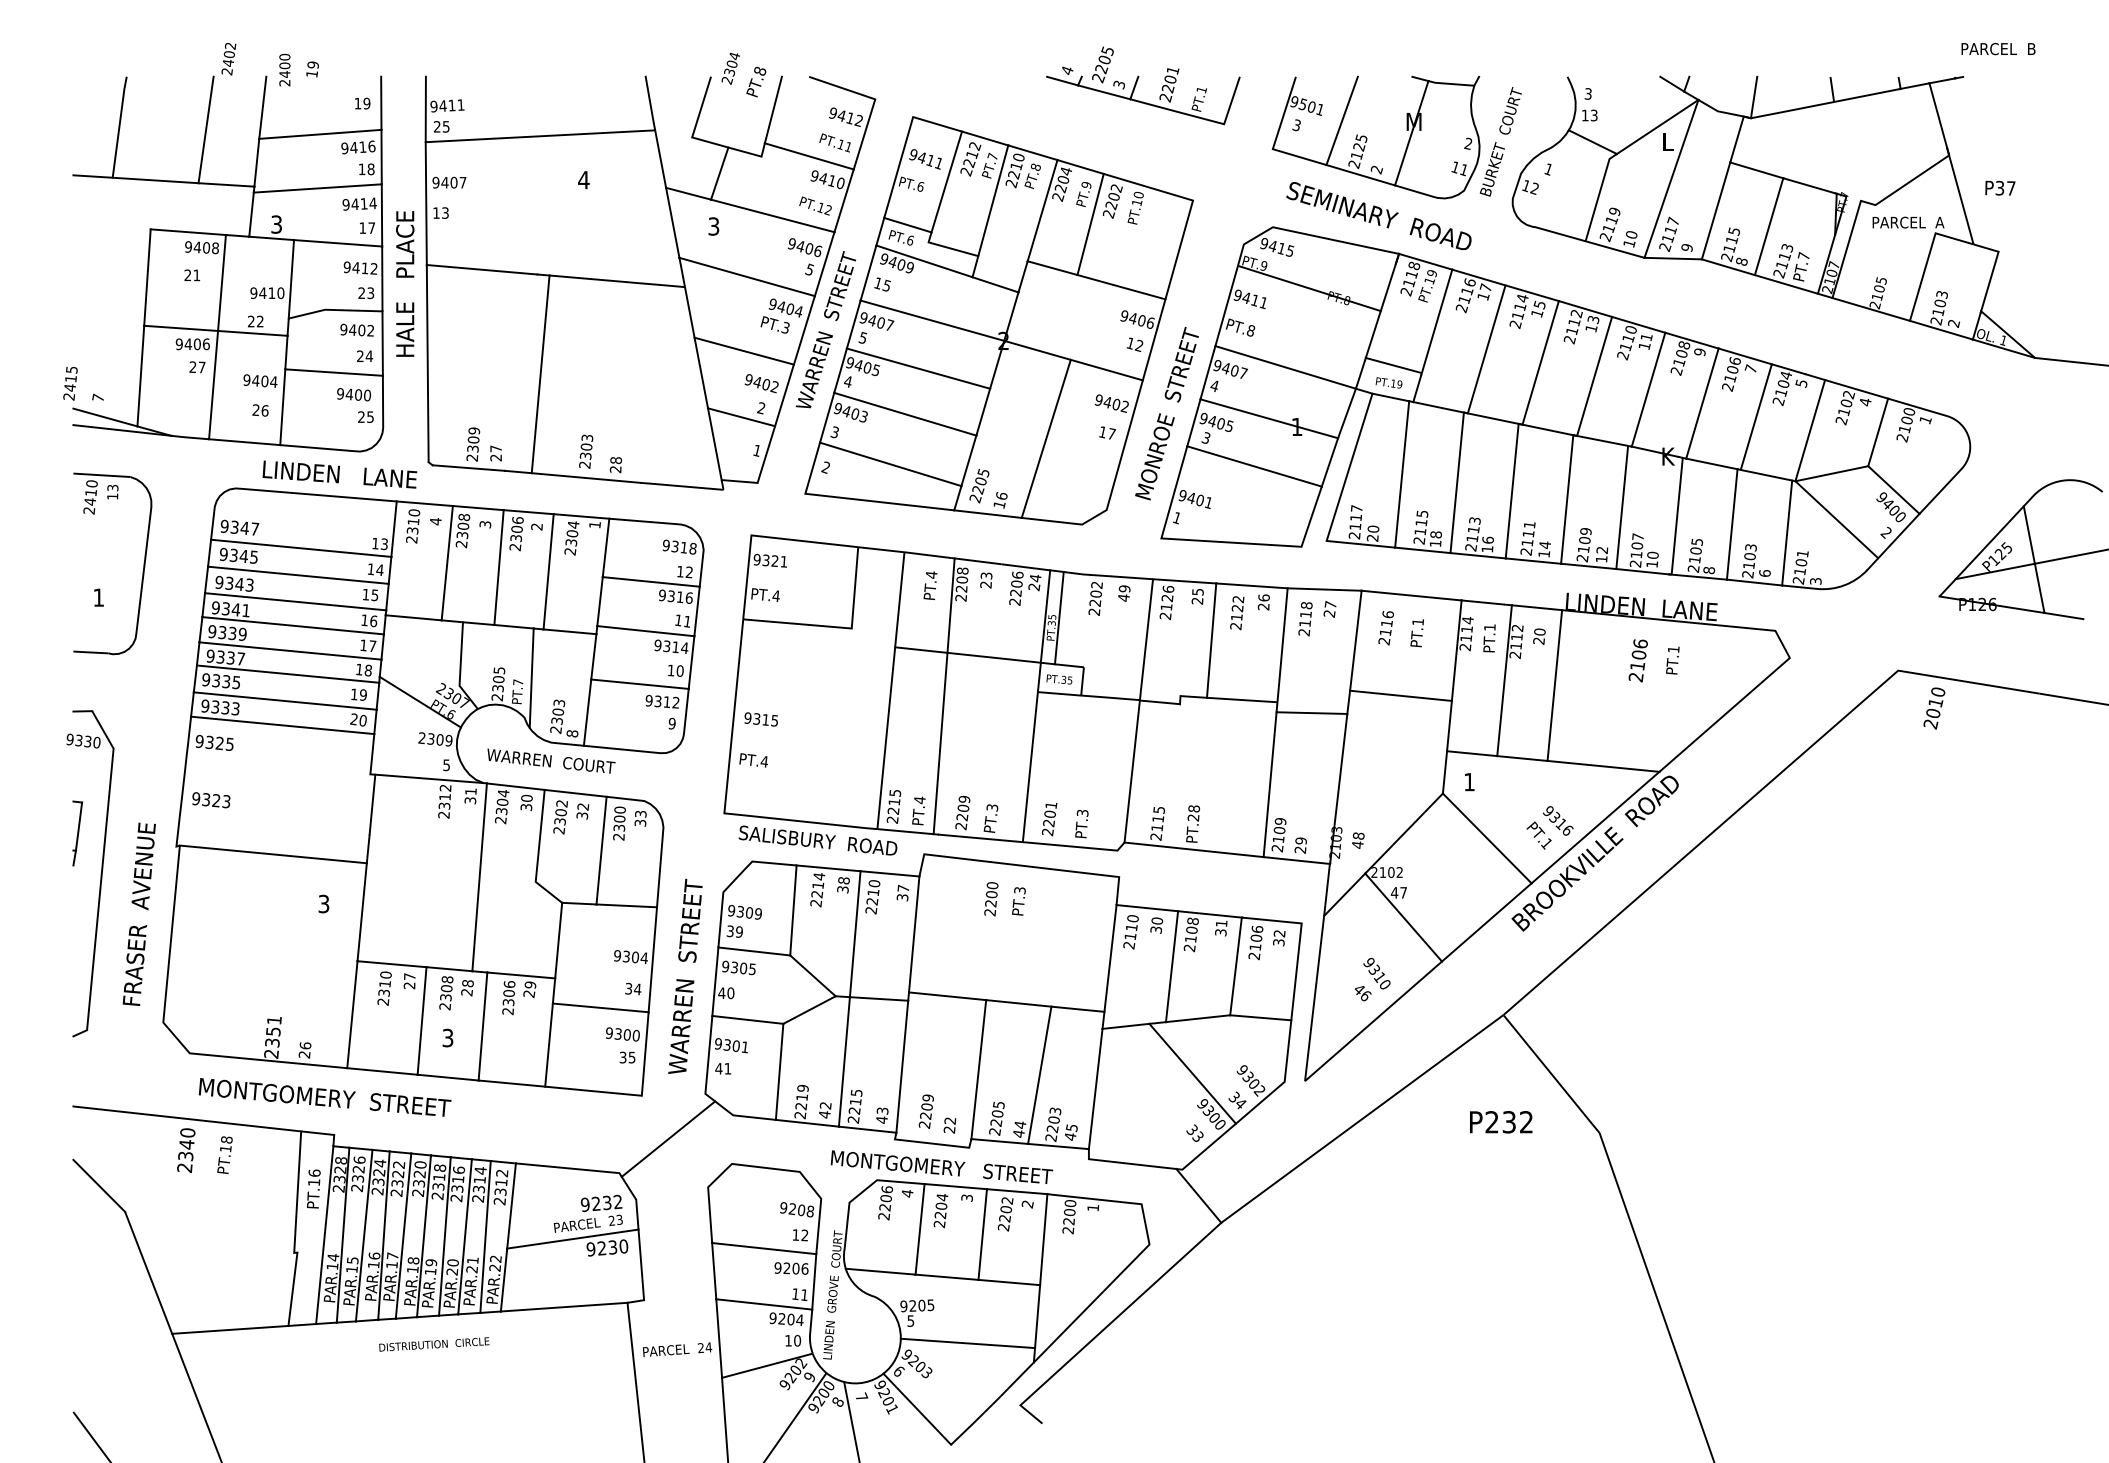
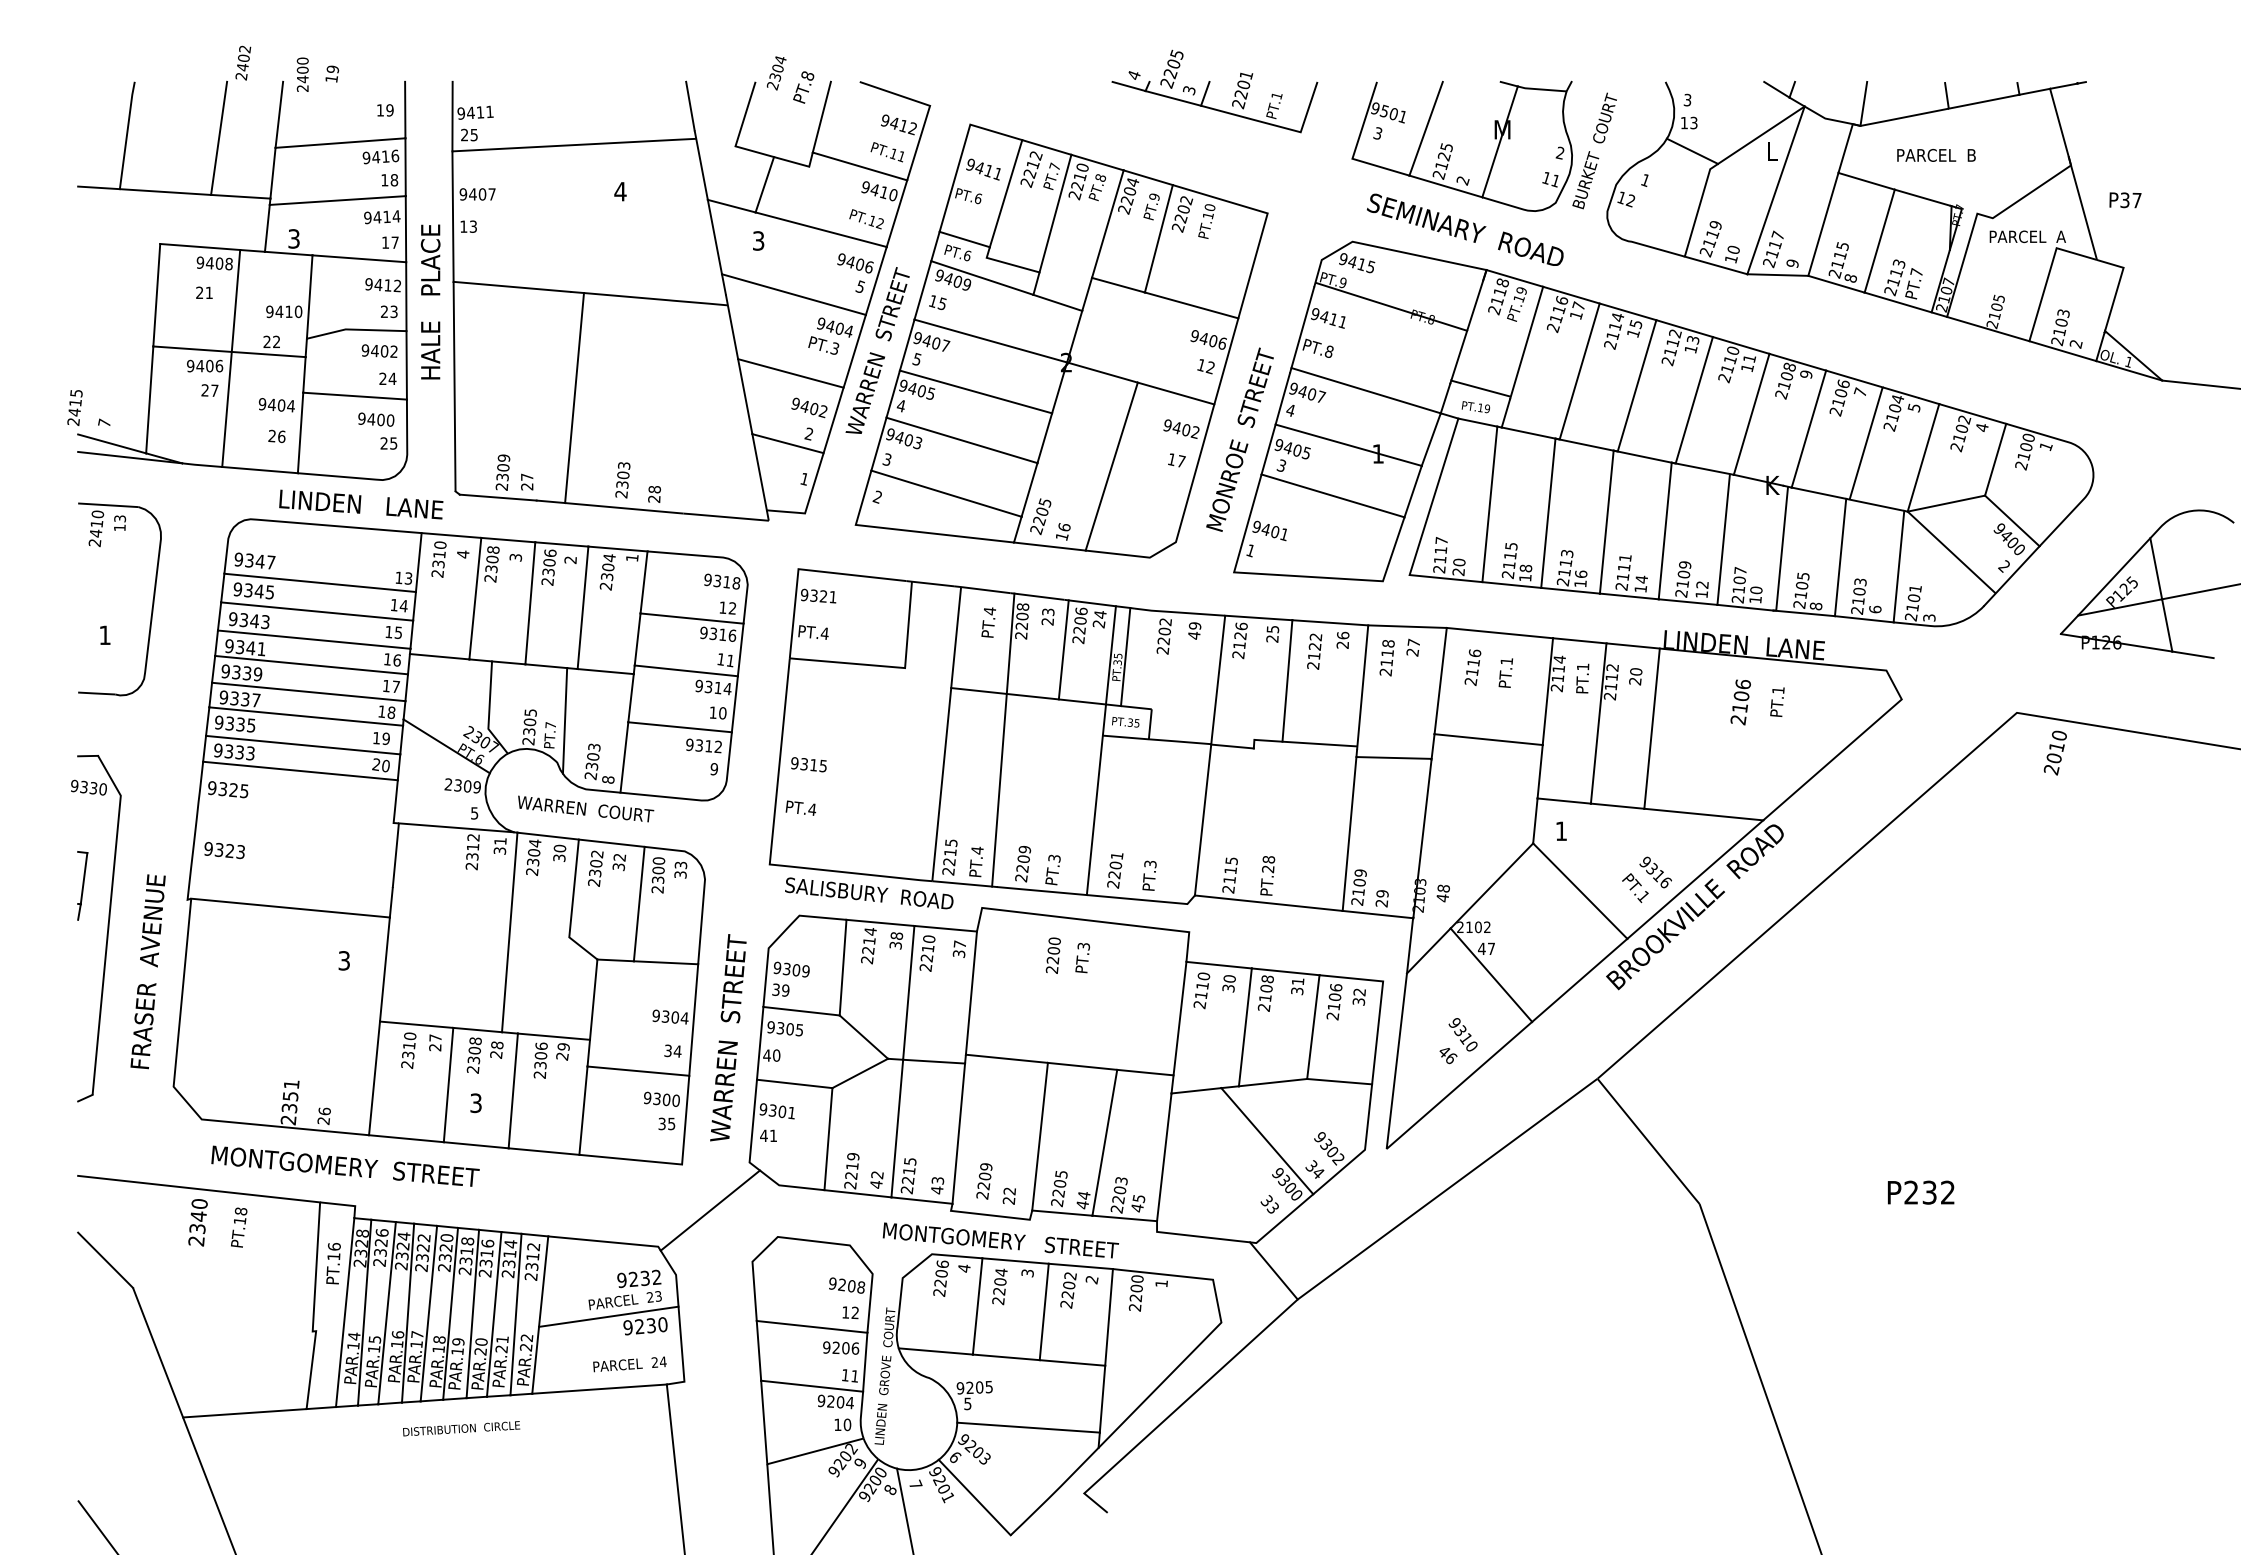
text: (1998, 49) -> (1936, 155), moved
line: (1000, 611) -> (1063, 649), added
text: (1501, 1122) -> (1921, 1192), moved
text: (677, 1349) -> (629, 1364), moved

